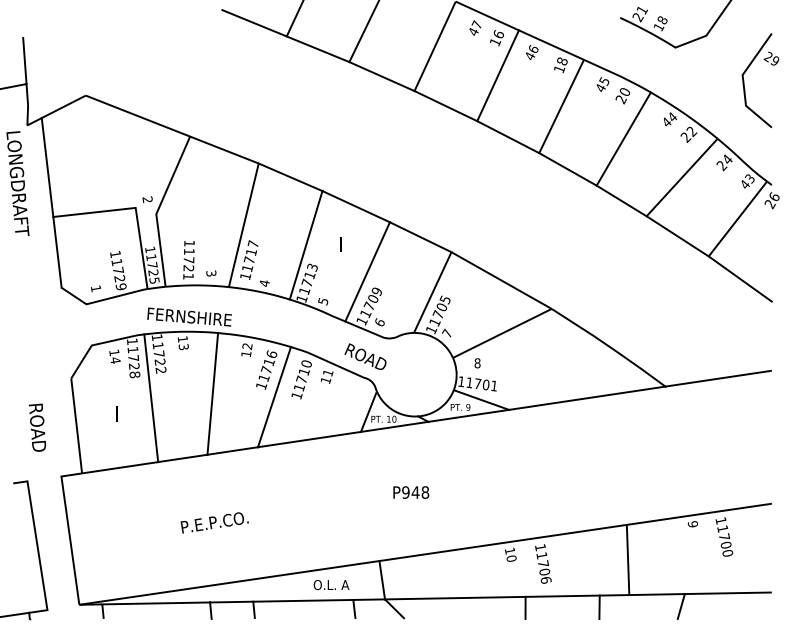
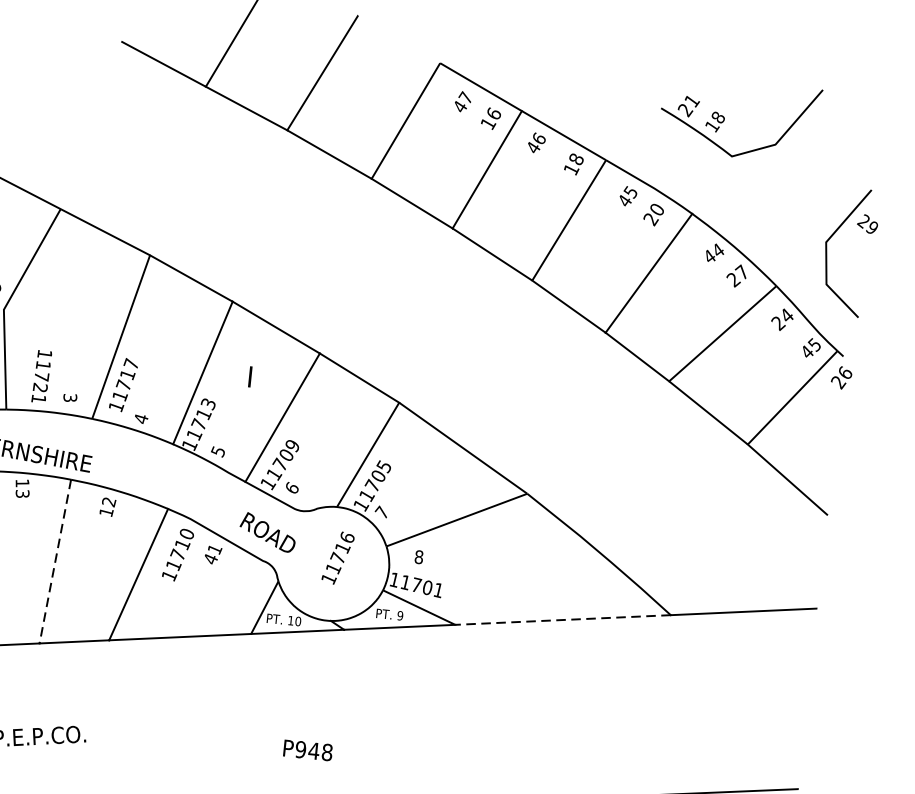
part: (744, 80) -> (827, 249), moved
text: (691, 131) -> (741, 272), 22 -> 27
text: (750, 177) -> (815, 343), 43 -> 45
text: (266, 369) -> (338, 557), moved
text: (326, 380) -> (211, 559), 11 -> 41
line: (212, 394) -> (54, 562), solid -> dashed
line: (586, 398) -> (561, 620), solid -> dashed
text: (411, 492) -> (308, 750), moved

